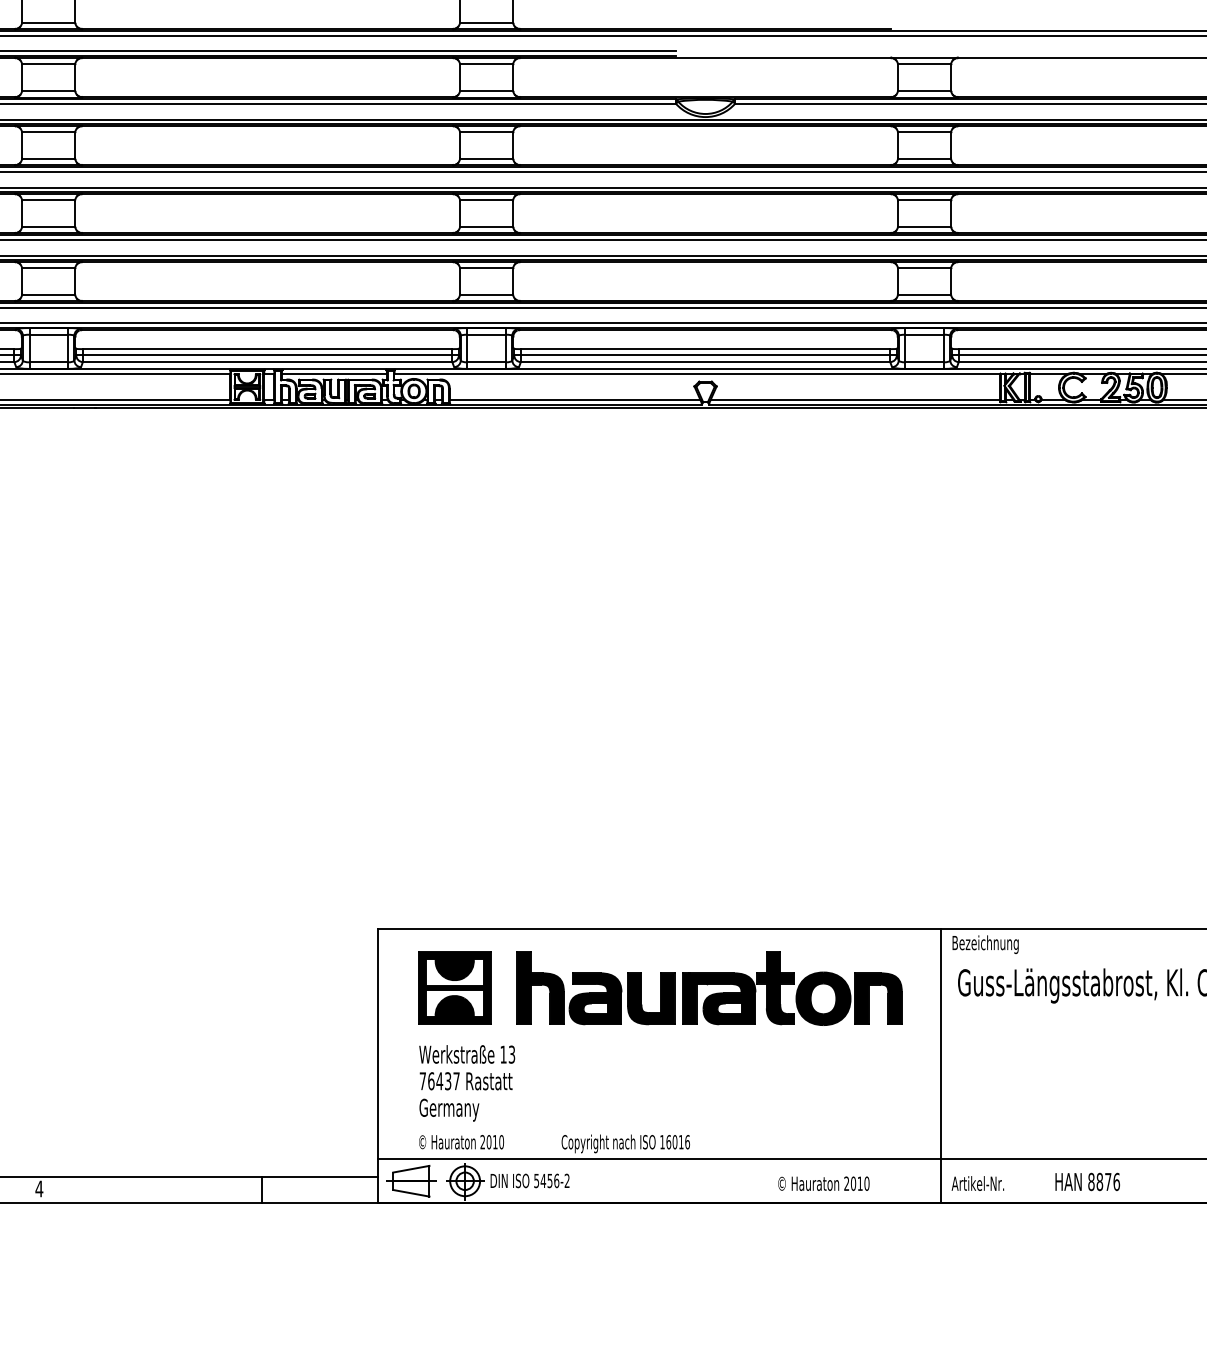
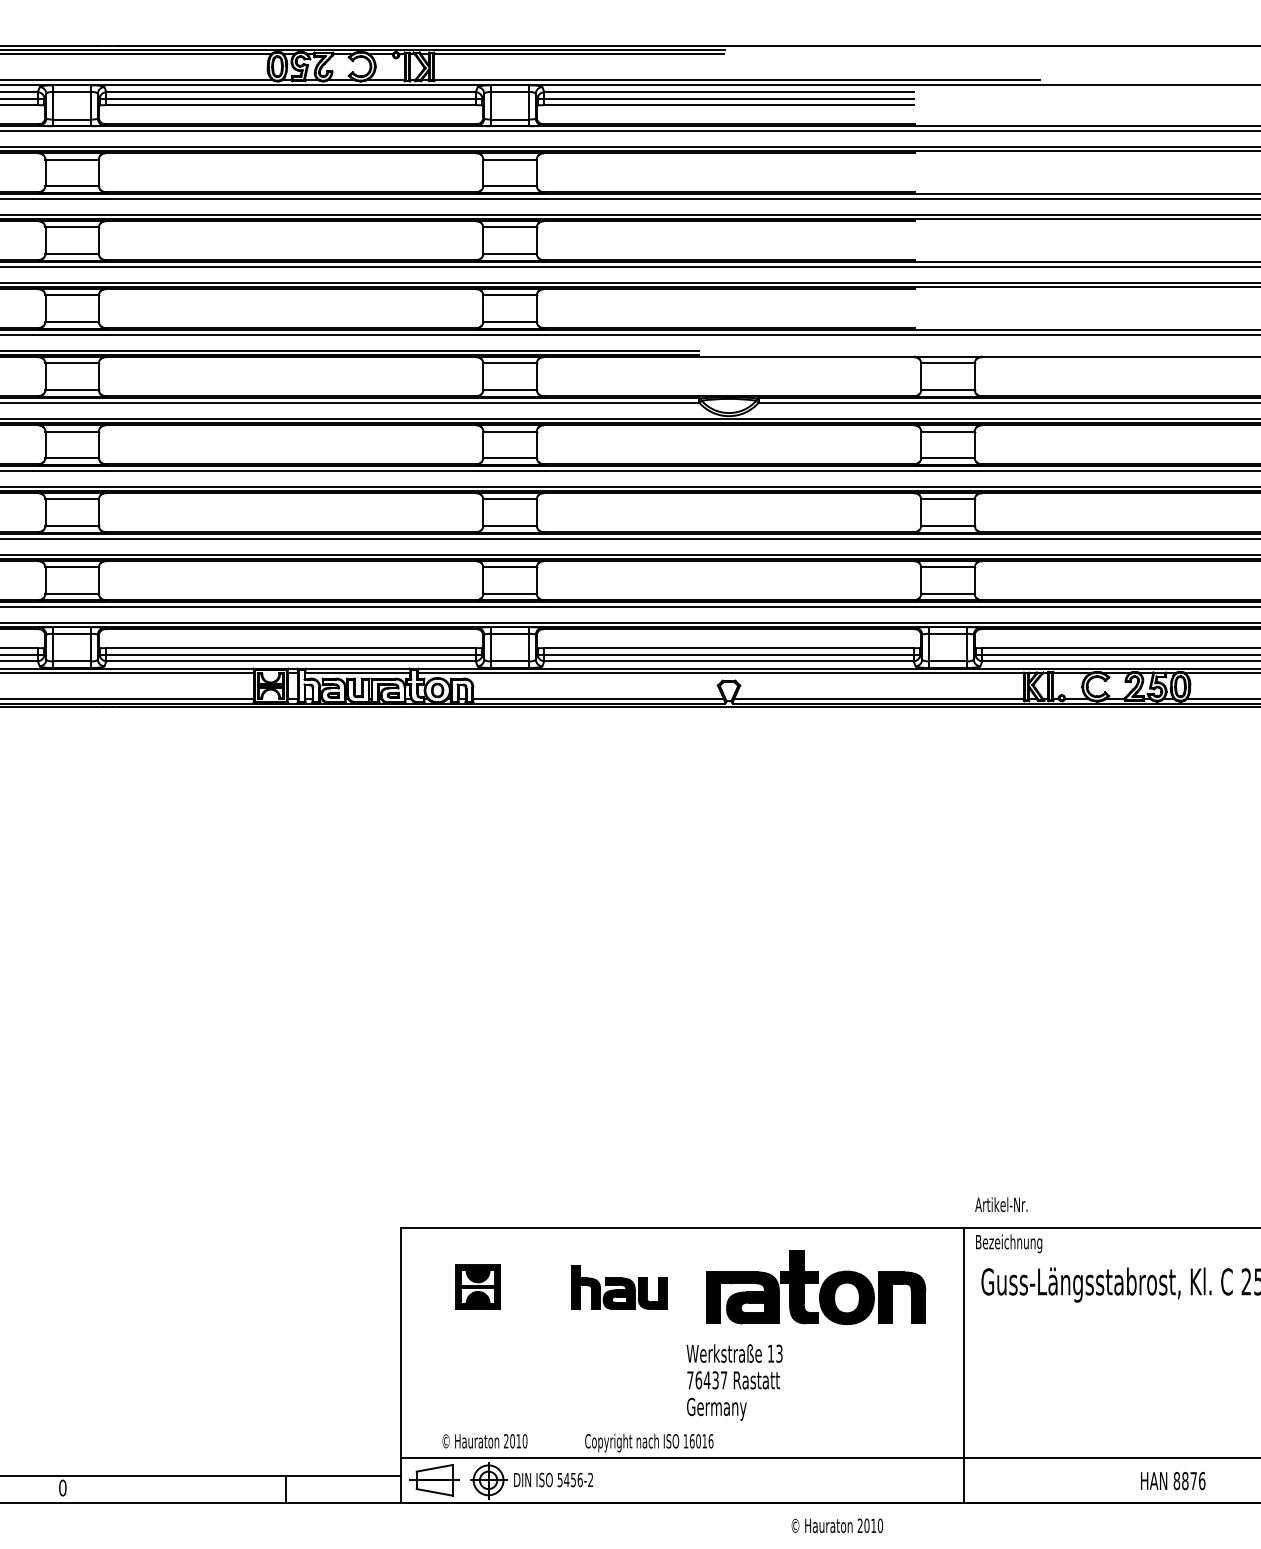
part: (454, 987) -> (477, 1286), size x0.6
part: (596, 988) -> (619, 1287), size x0.6
text: (467, 1083) -> (734, 1382), moved
text: (1088, 1182) -> (1173, 1481), moved
text: (824, 1183) -> (837, 1525), moved
text: (978, 1183) -> (1001, 1204), moved
text: (39, 1188) -> (62, 1487), 4 -> 0

